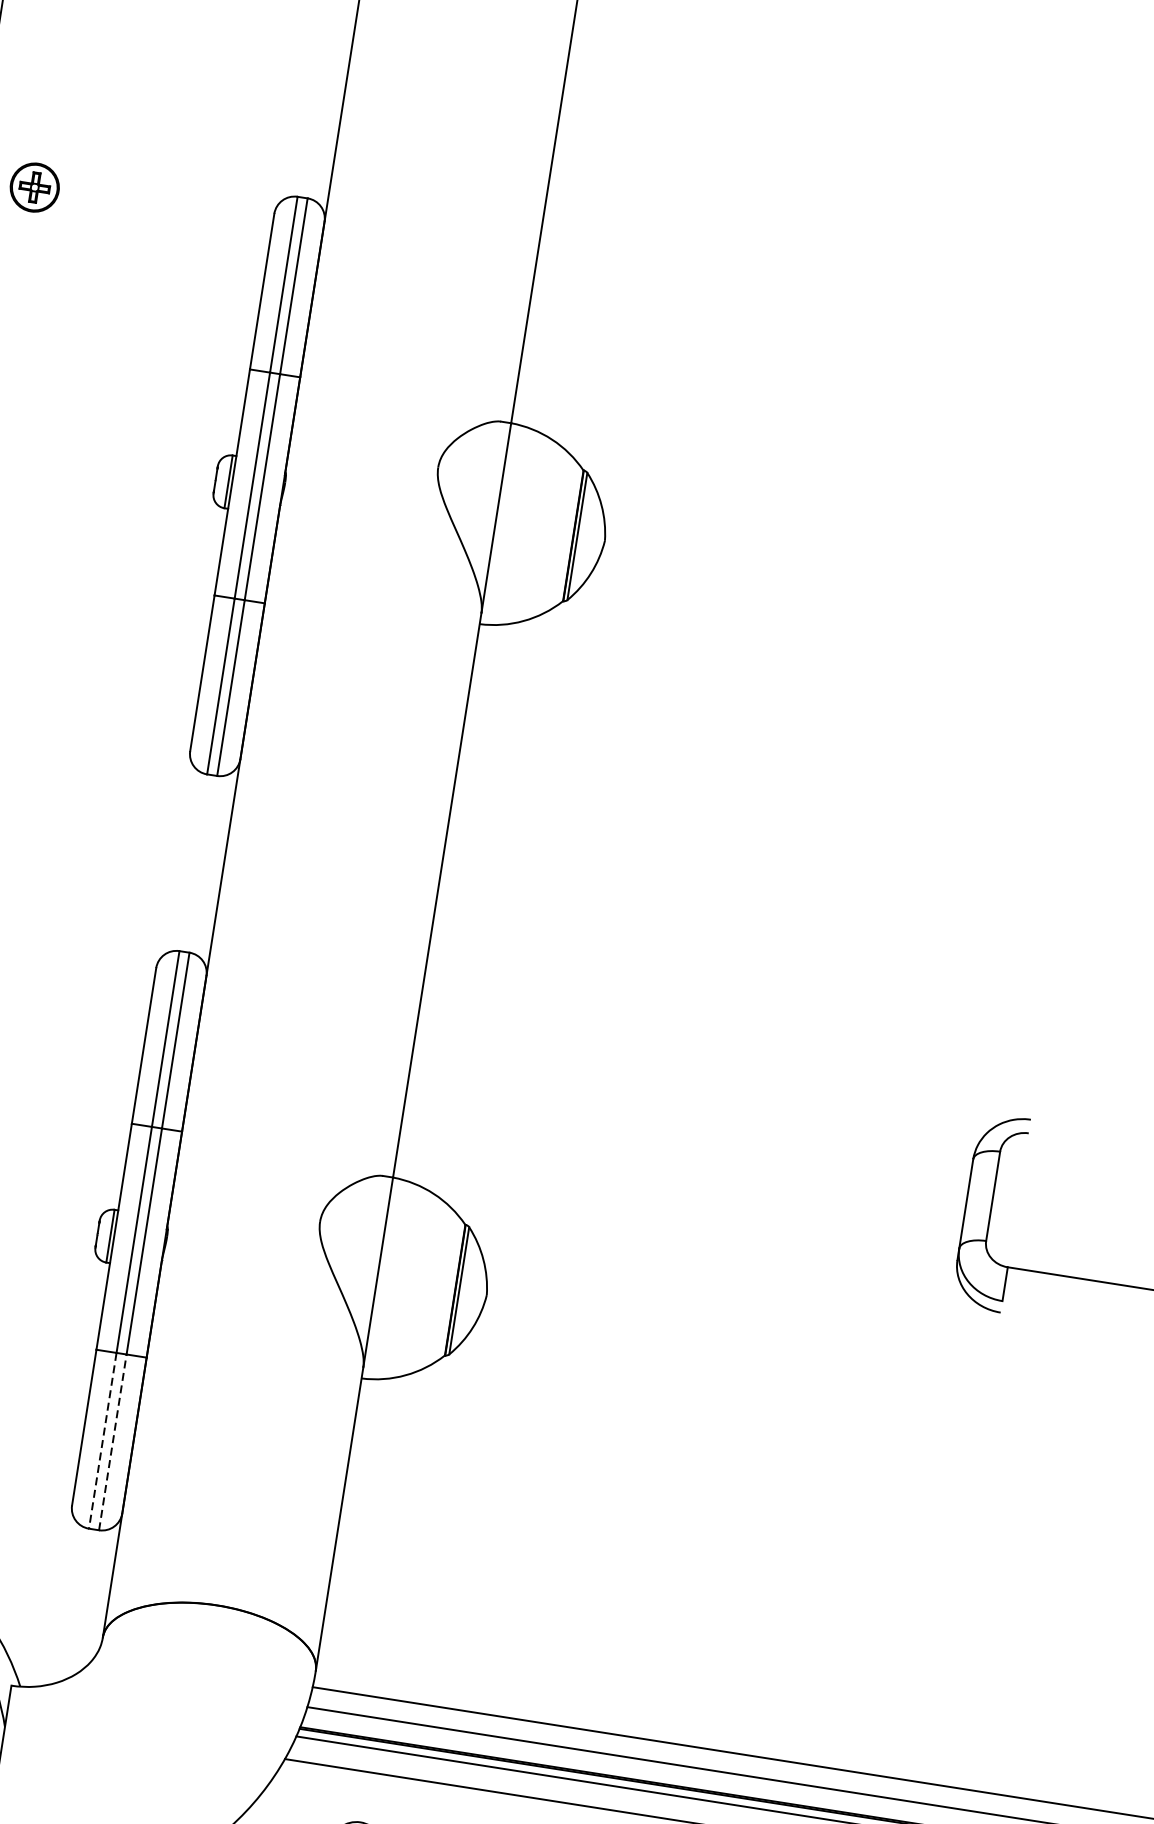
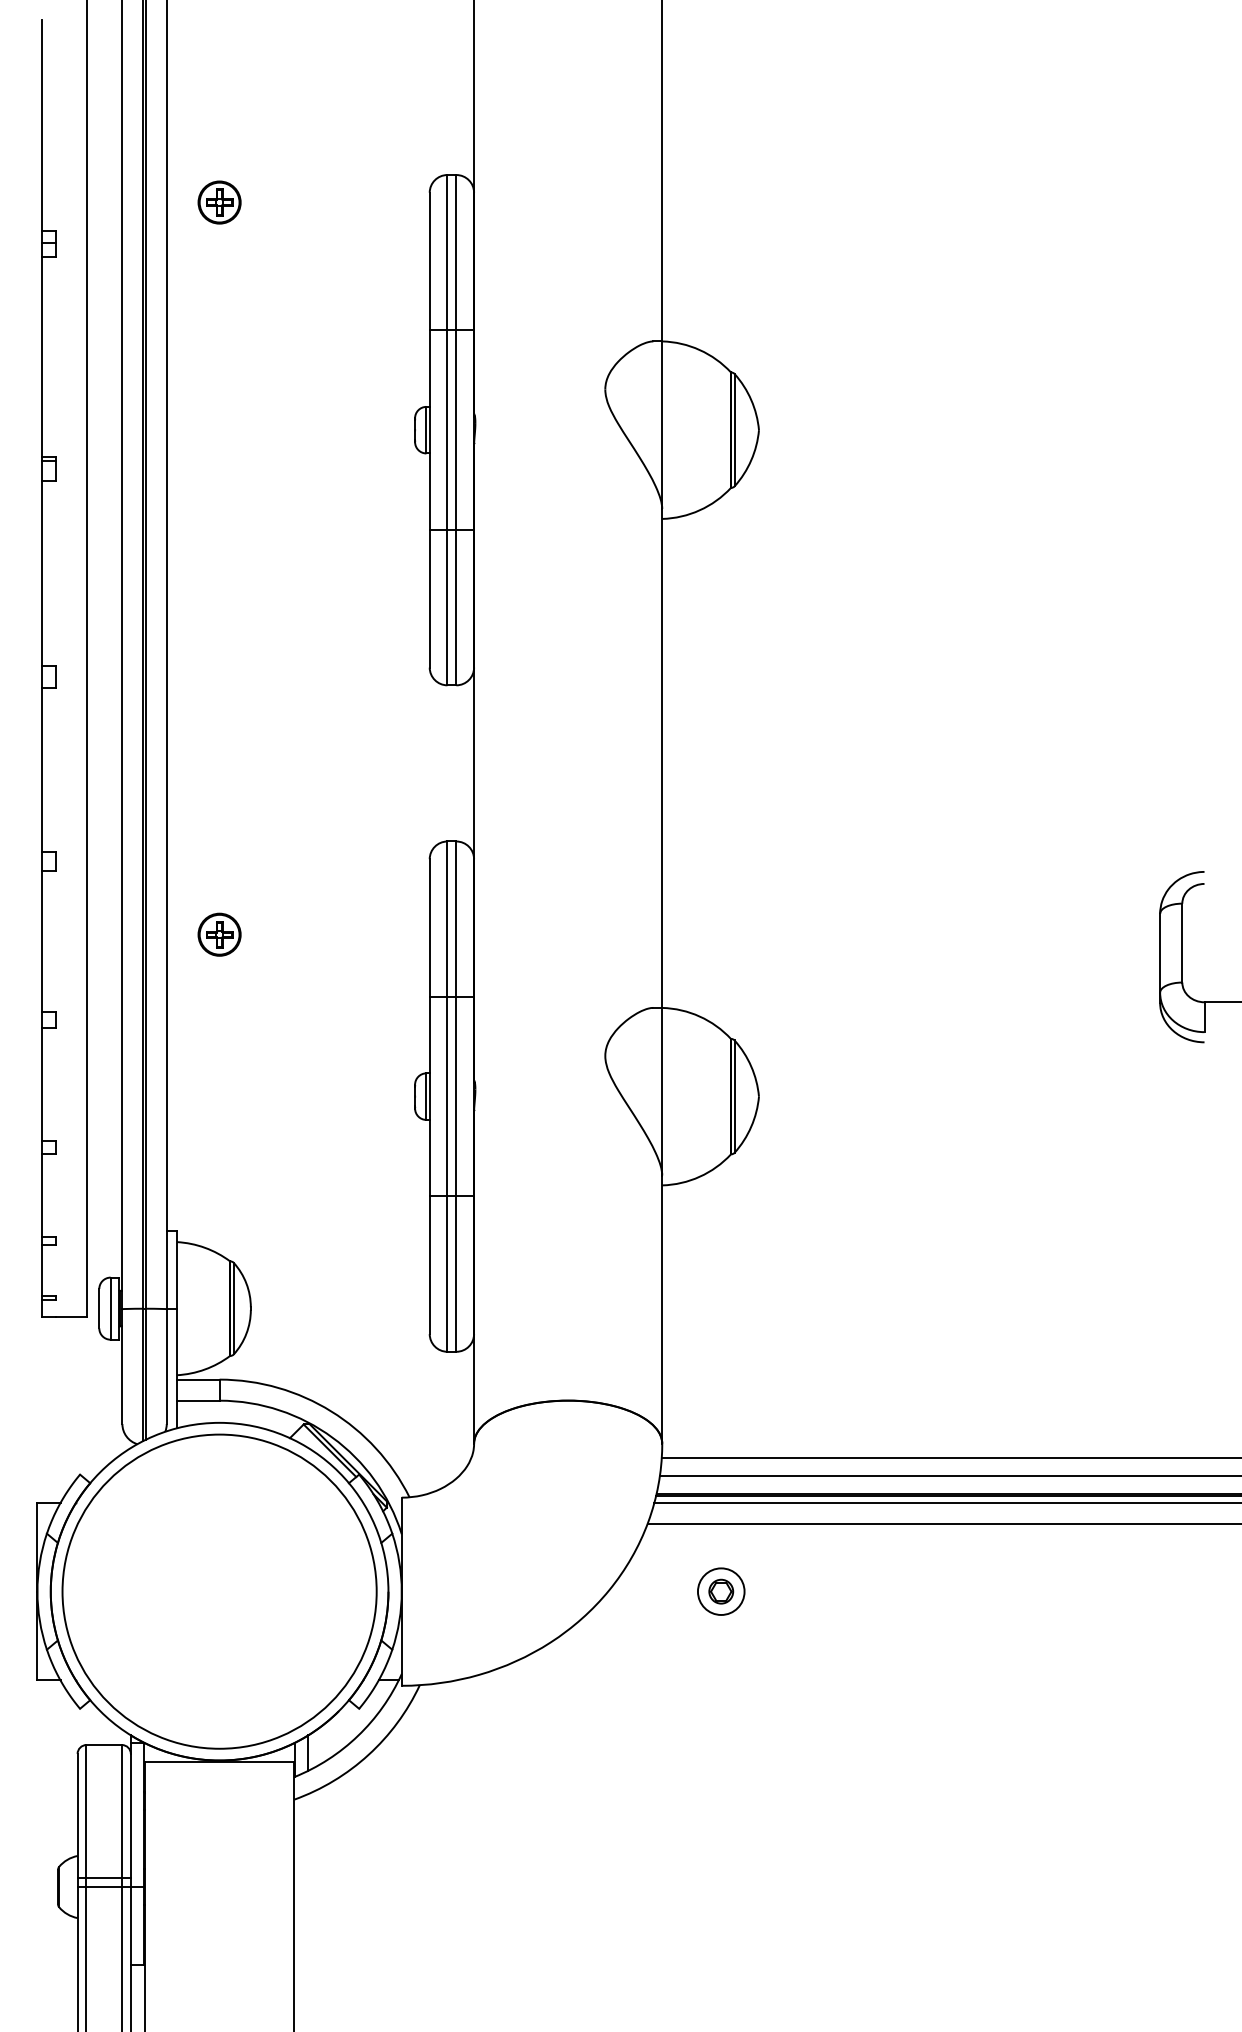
line: (102, 1441) -> (447, 1274), dashed -> solid
line: (112, 1442) -> (456, 1274), dashed -> solid

